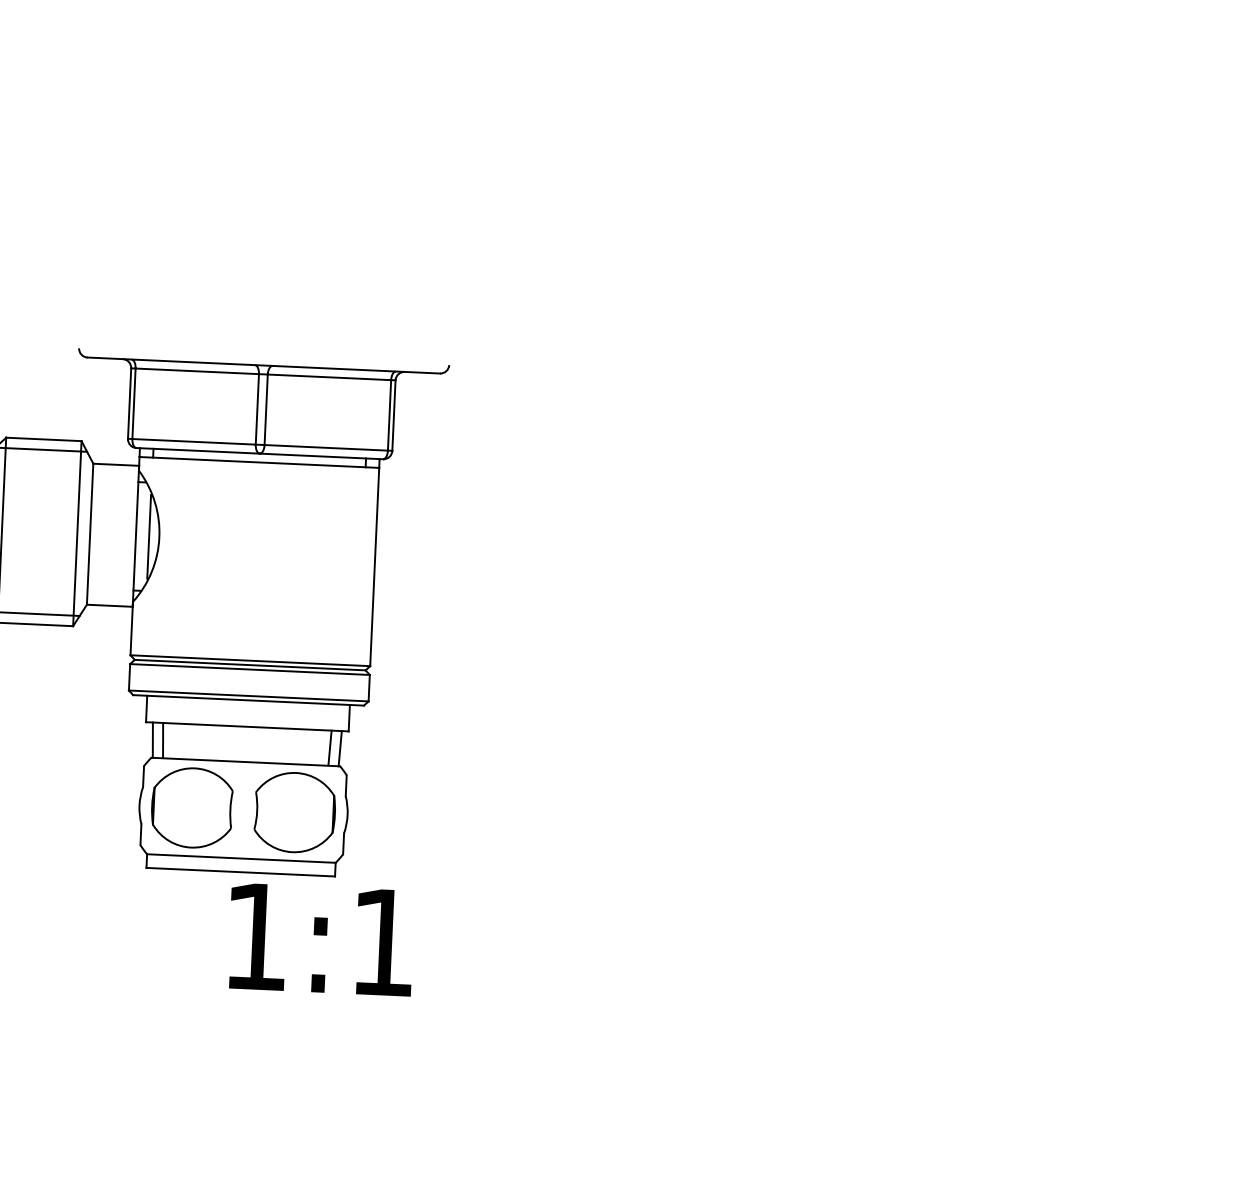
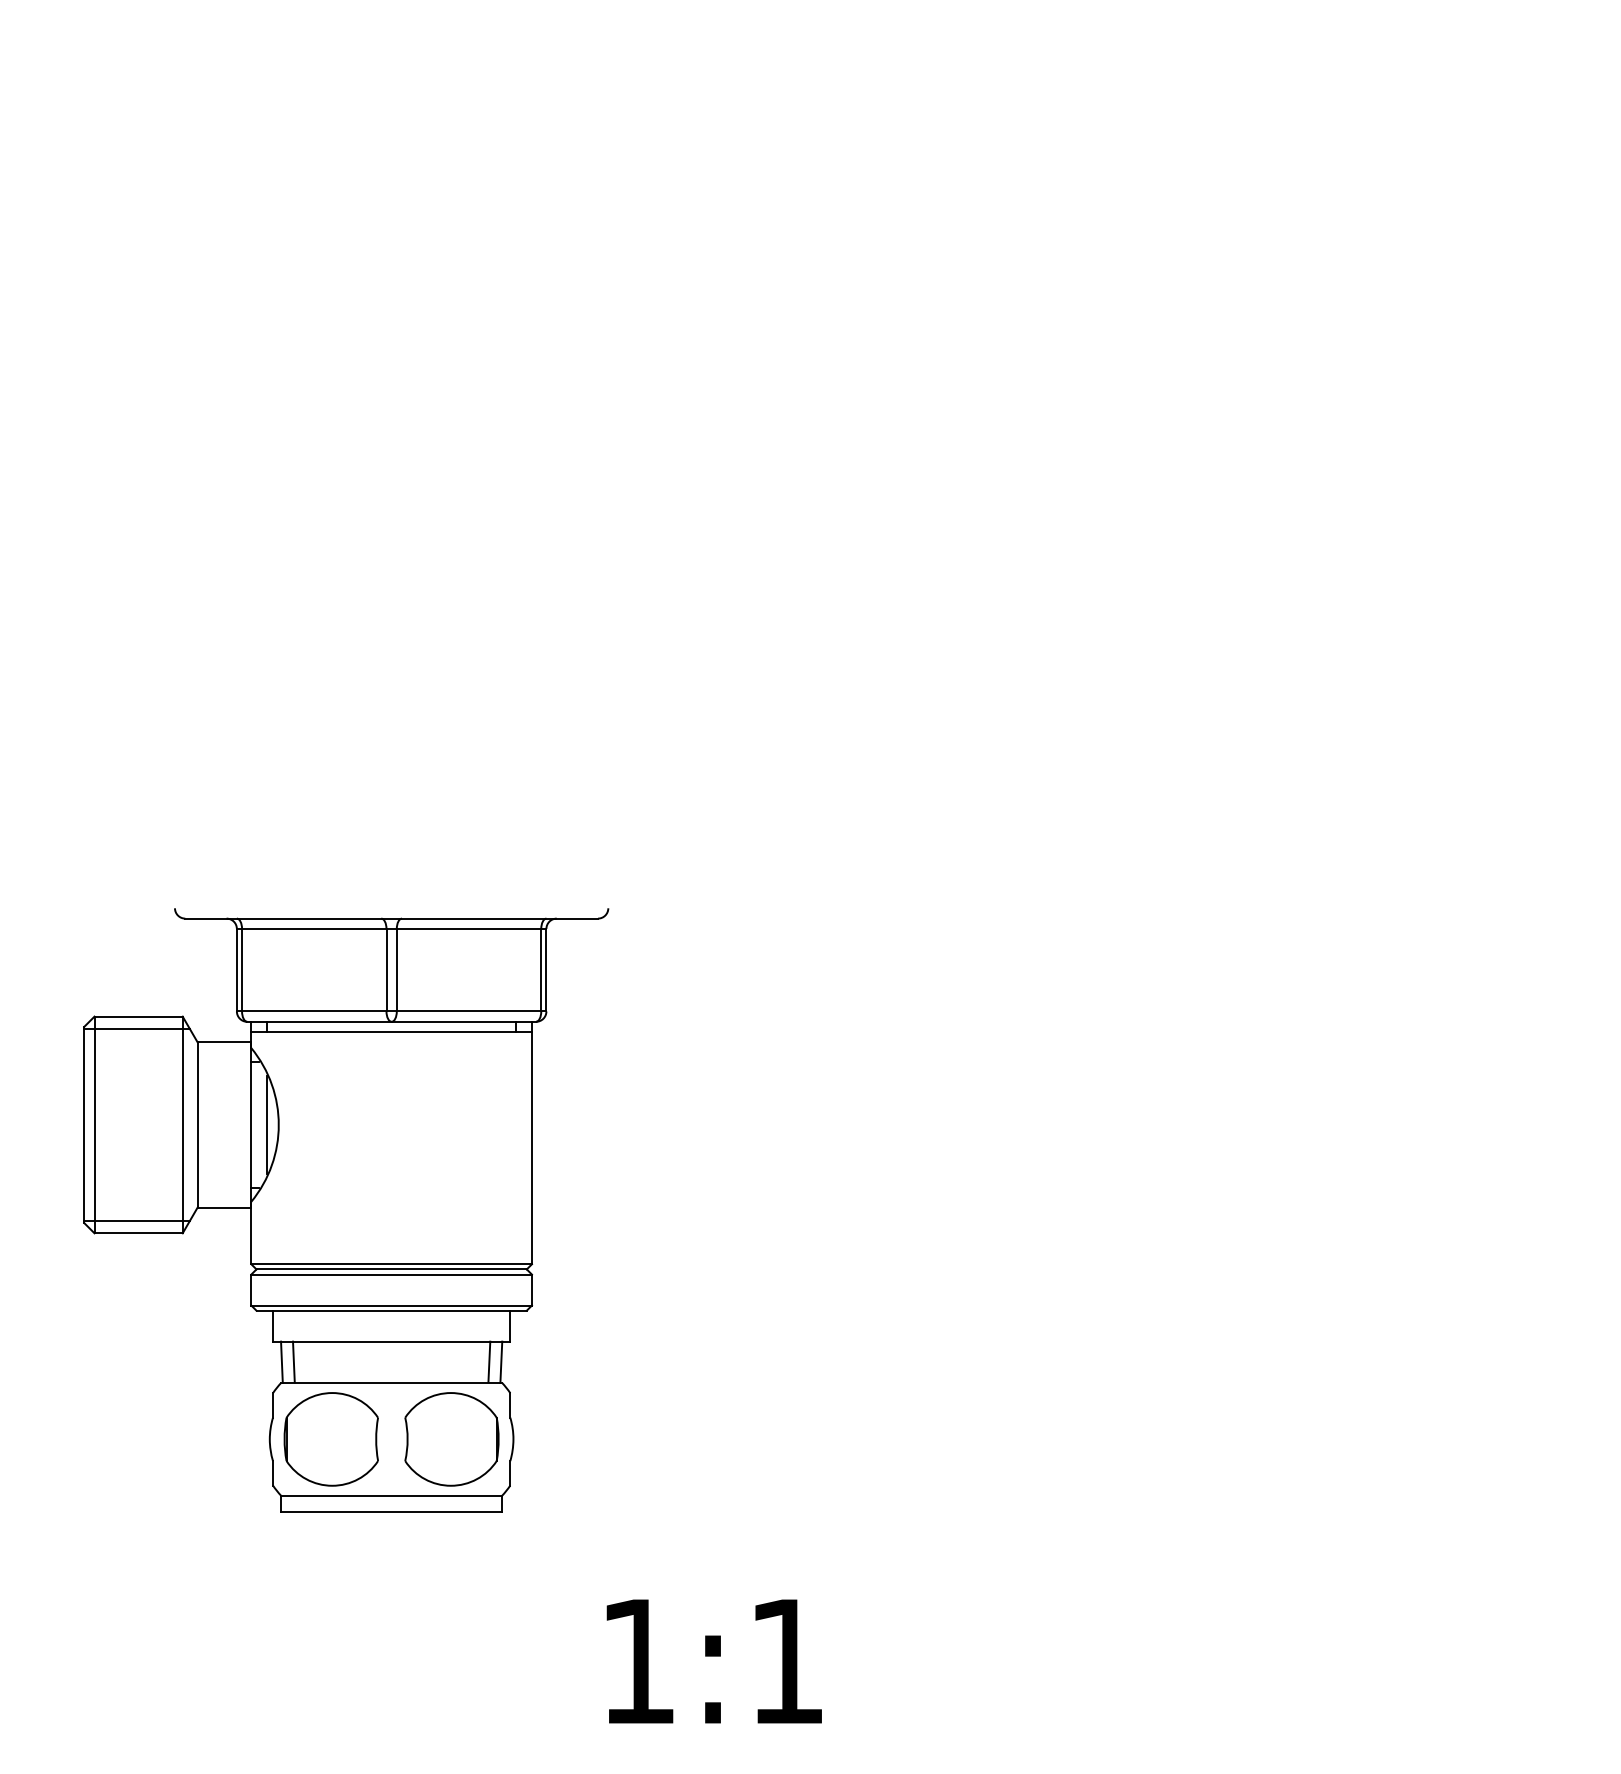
text: (320, 939) -> (713, 1661), moved

